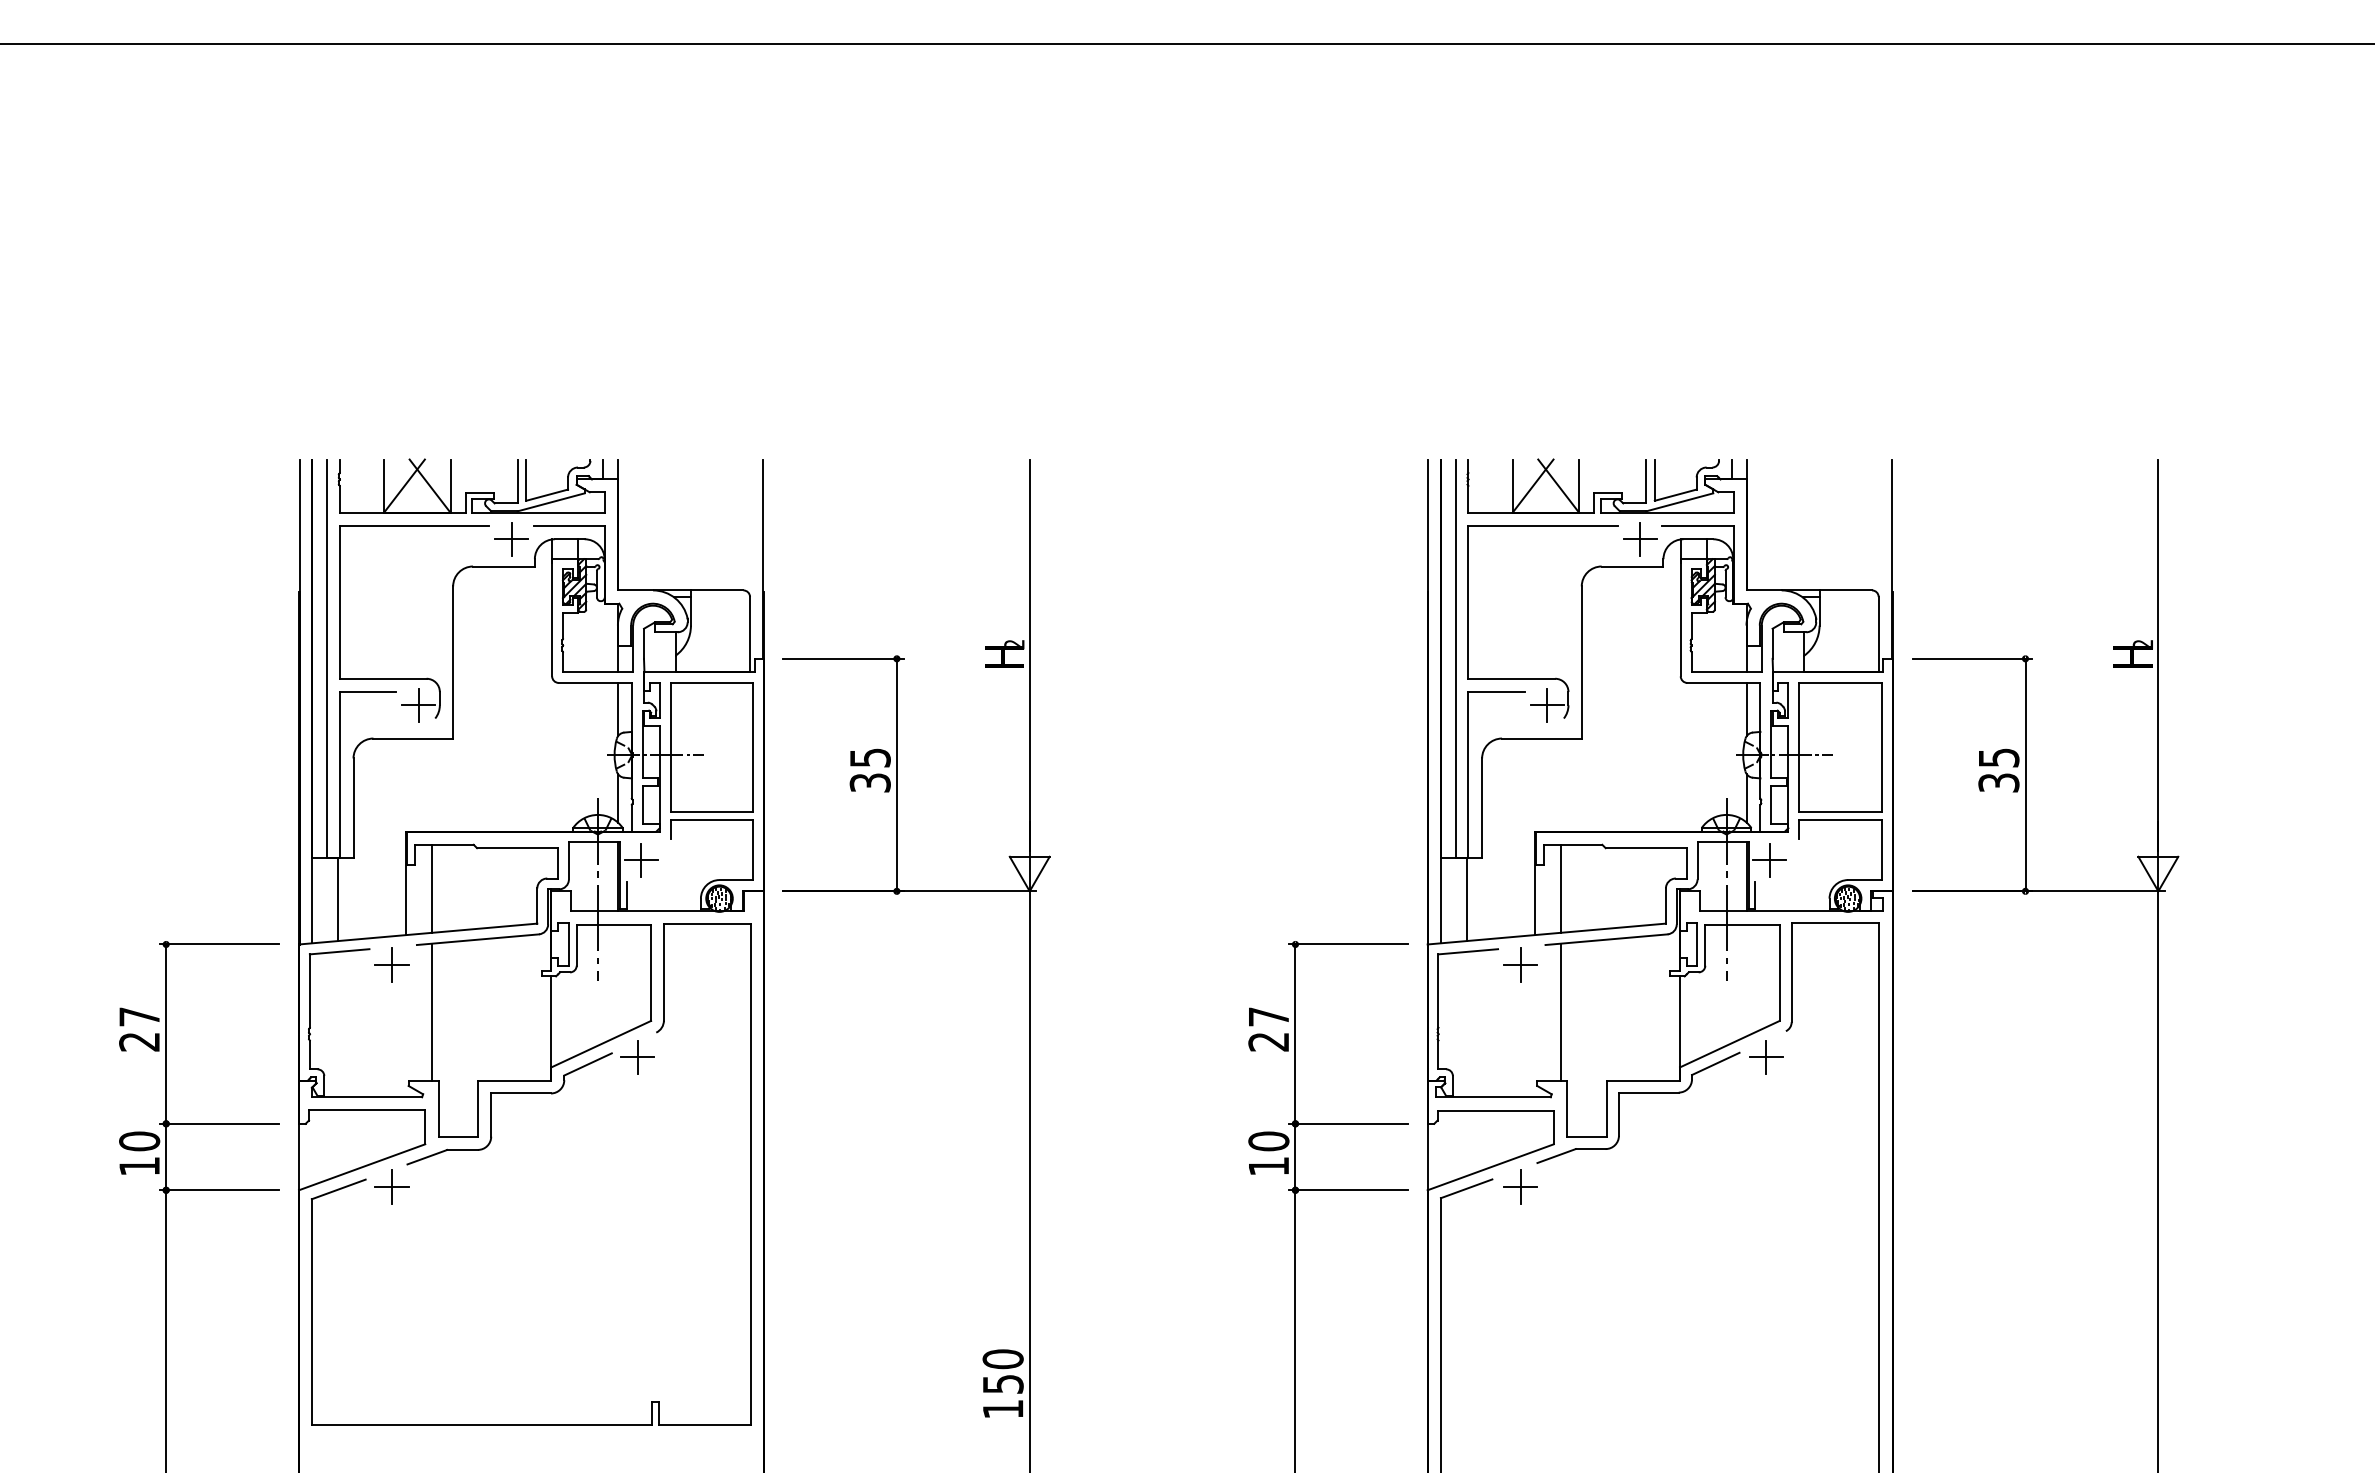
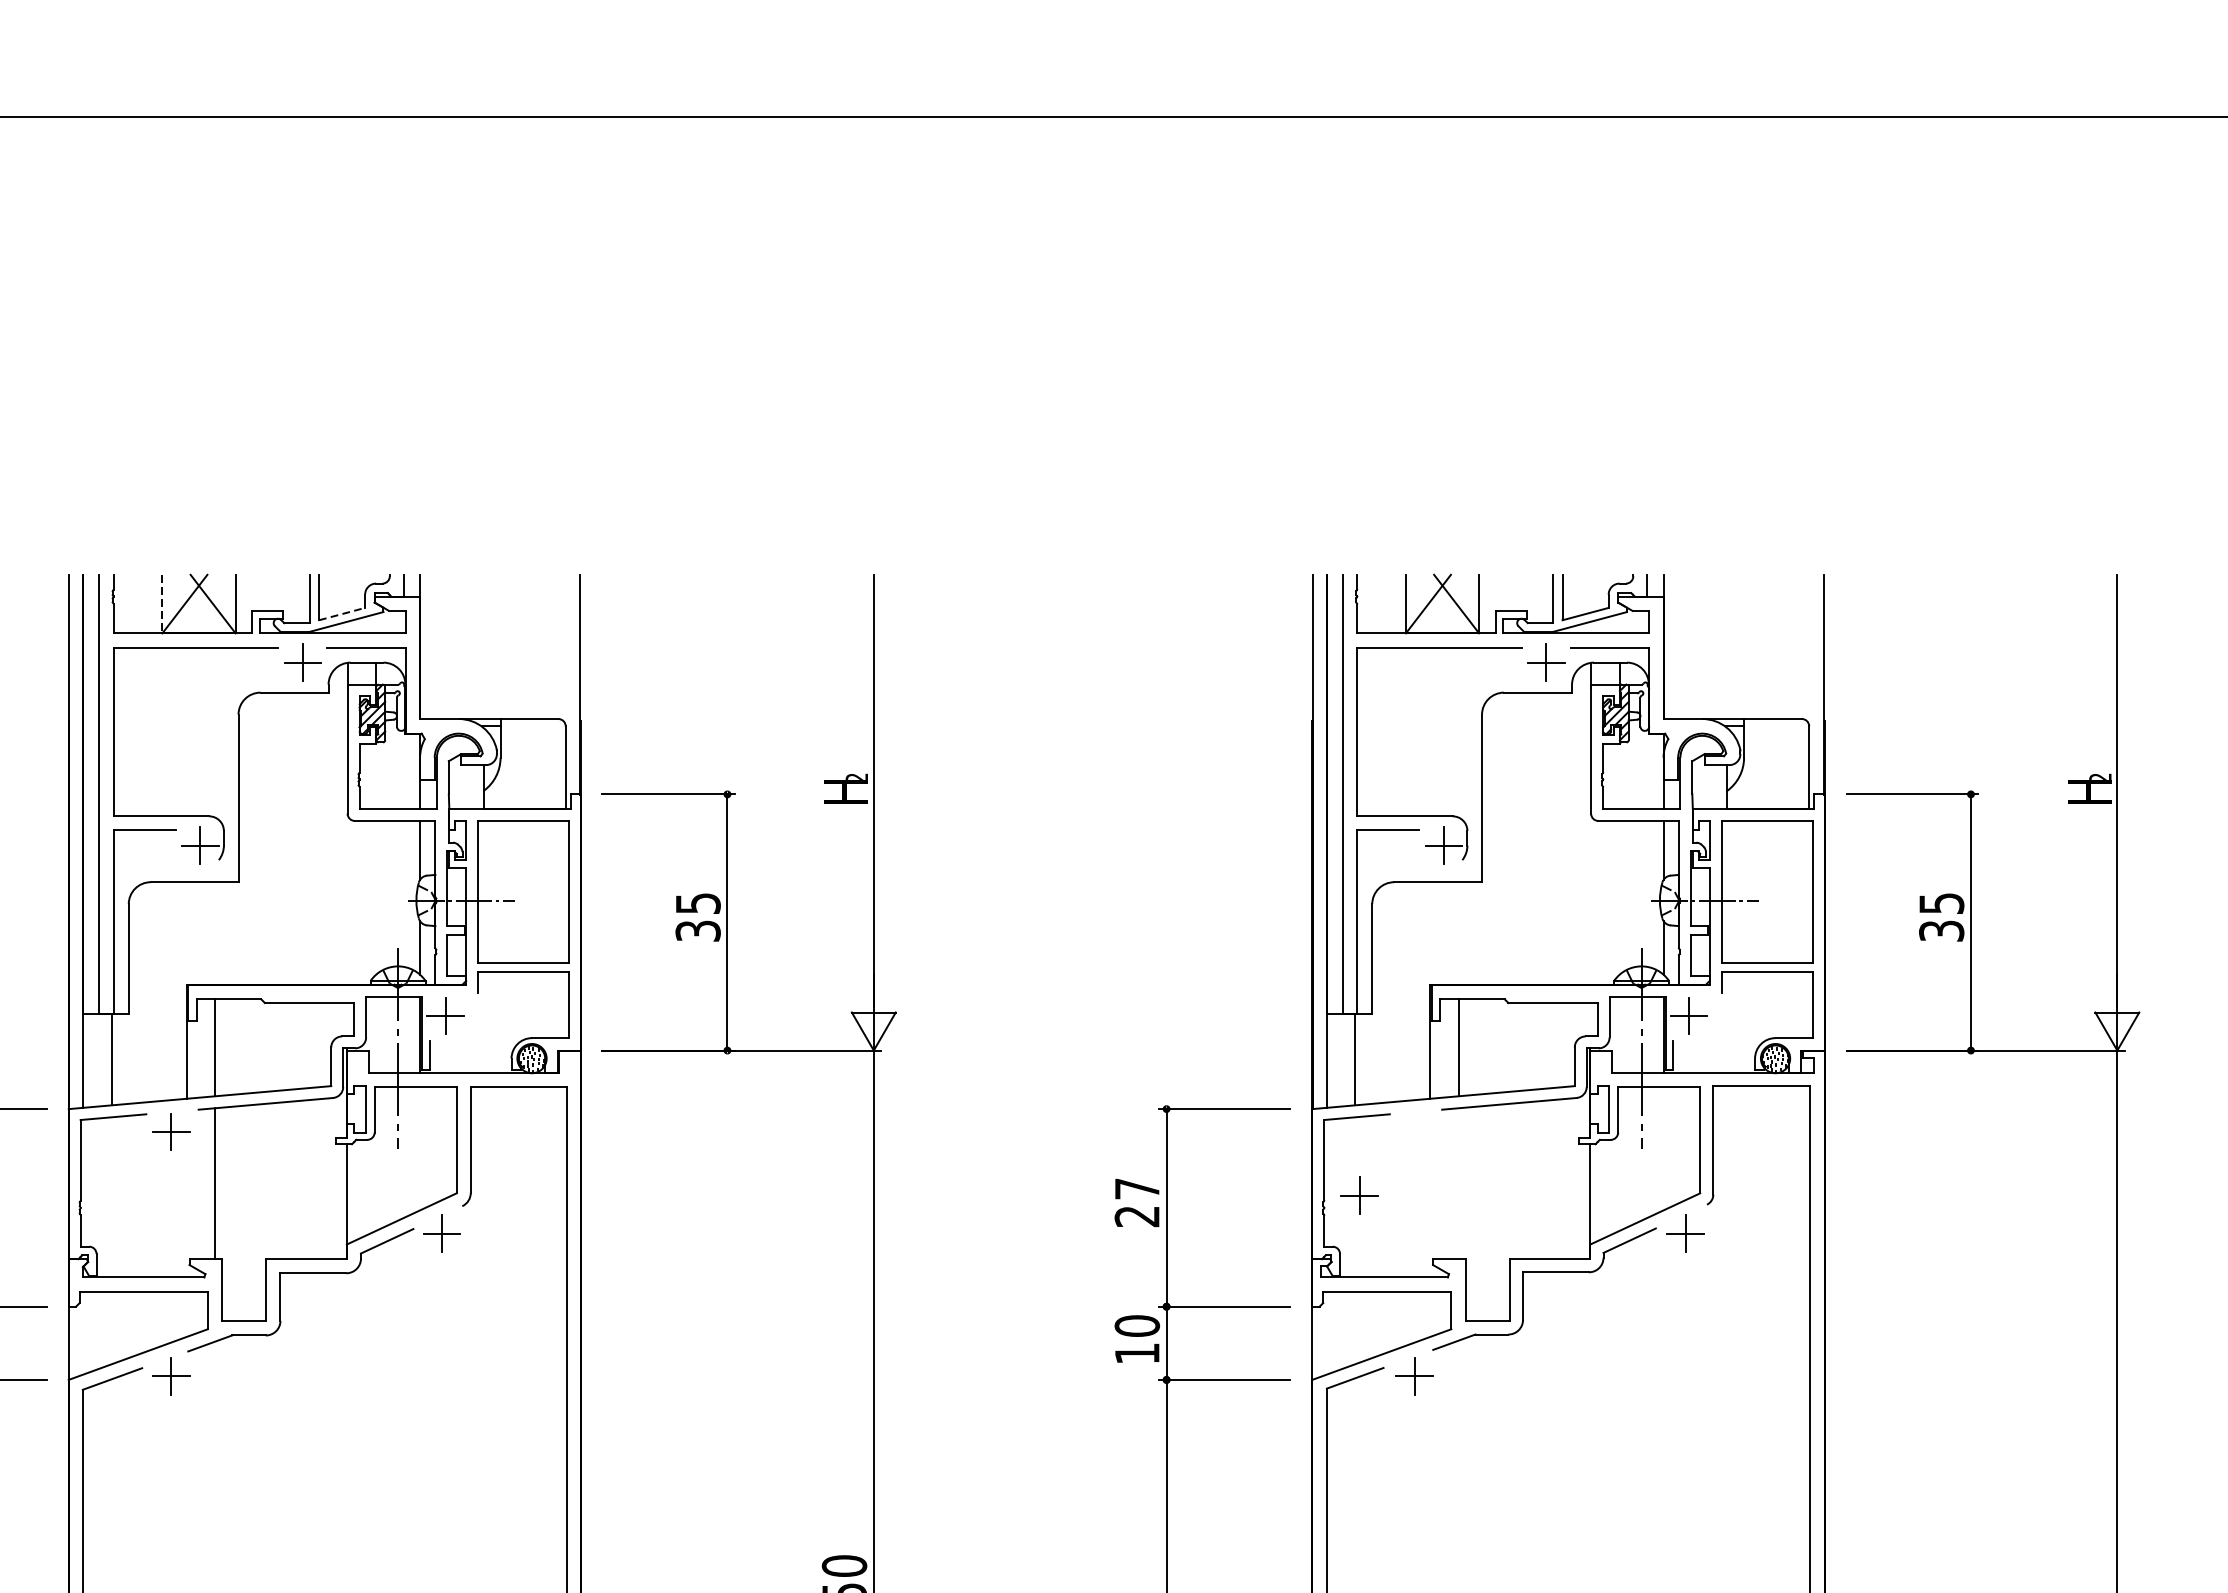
line: (384, 486) -> (162, 604), solid -> dashed
line: (547, 495) -> (342, 614), solid -> dashed
part: (1520, 964) -> (1359, 1195), moved
line: (1560, 1011) -> (1458, 1182), removed

